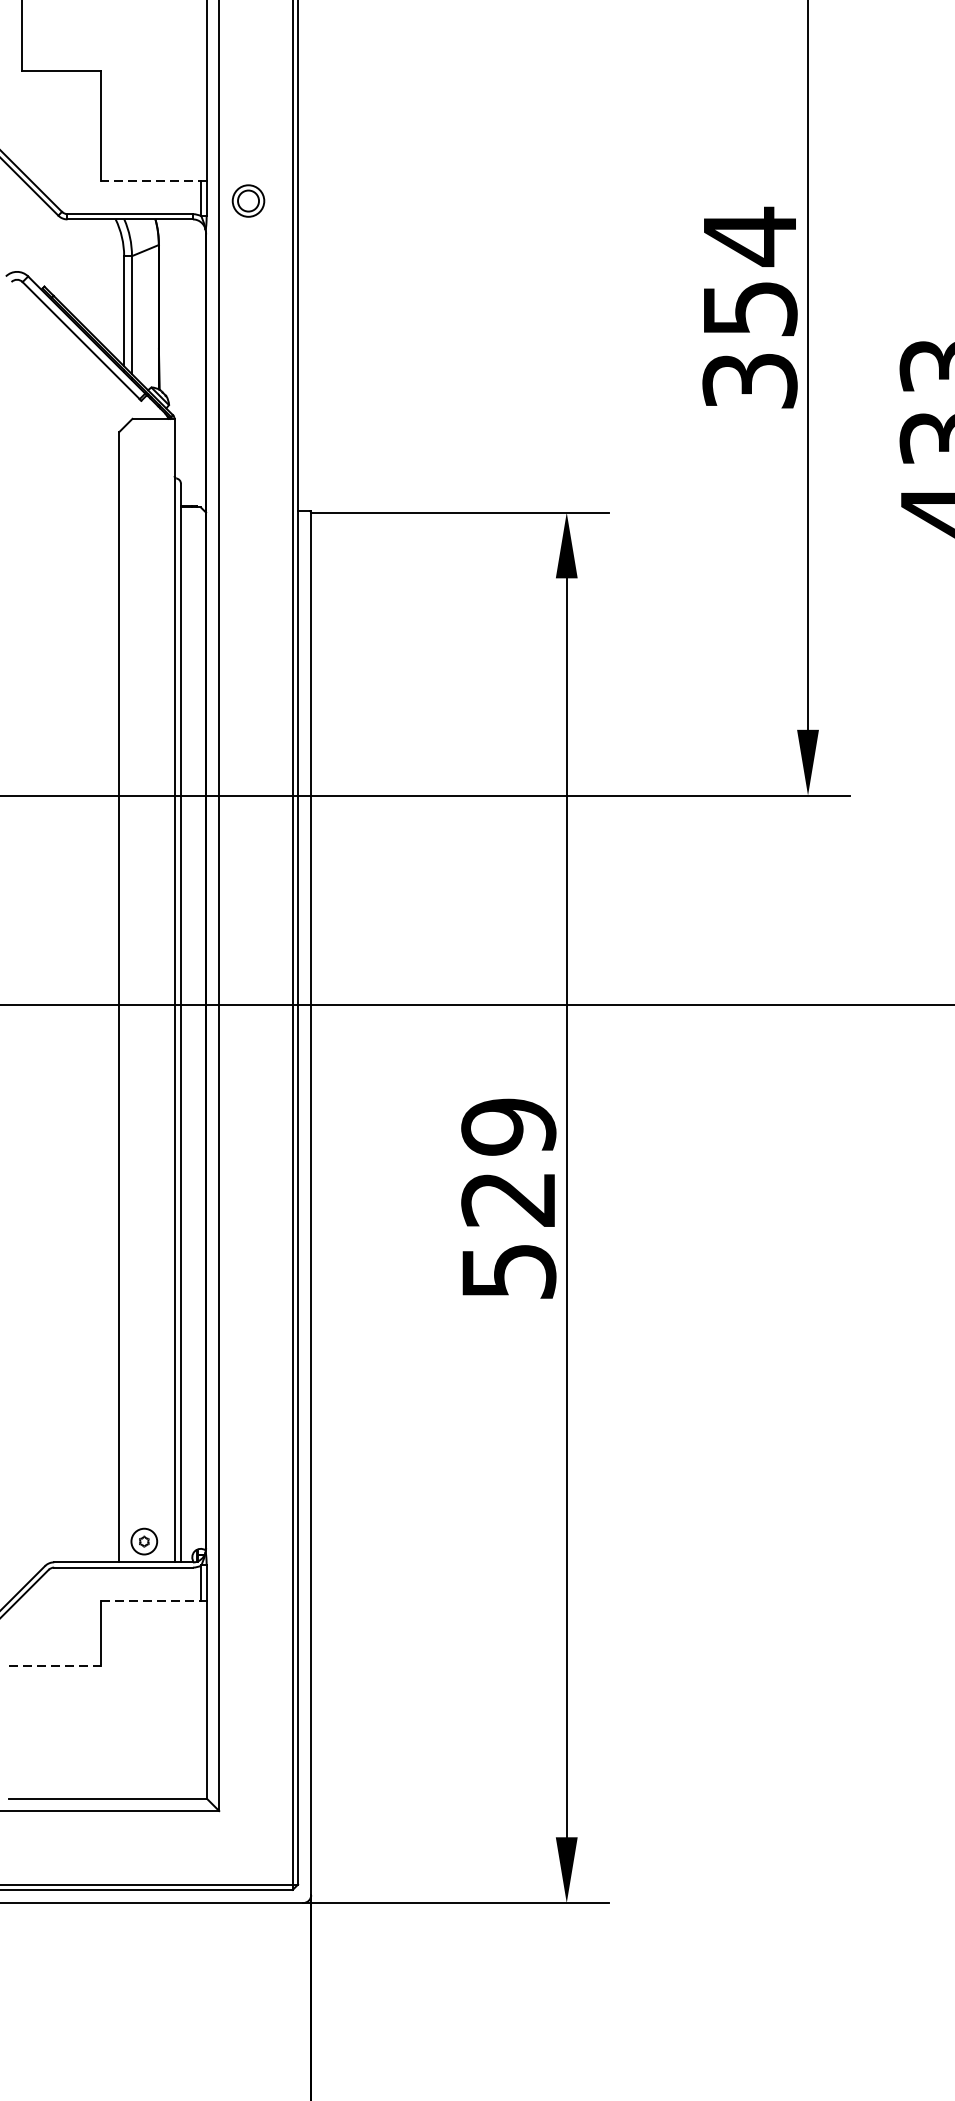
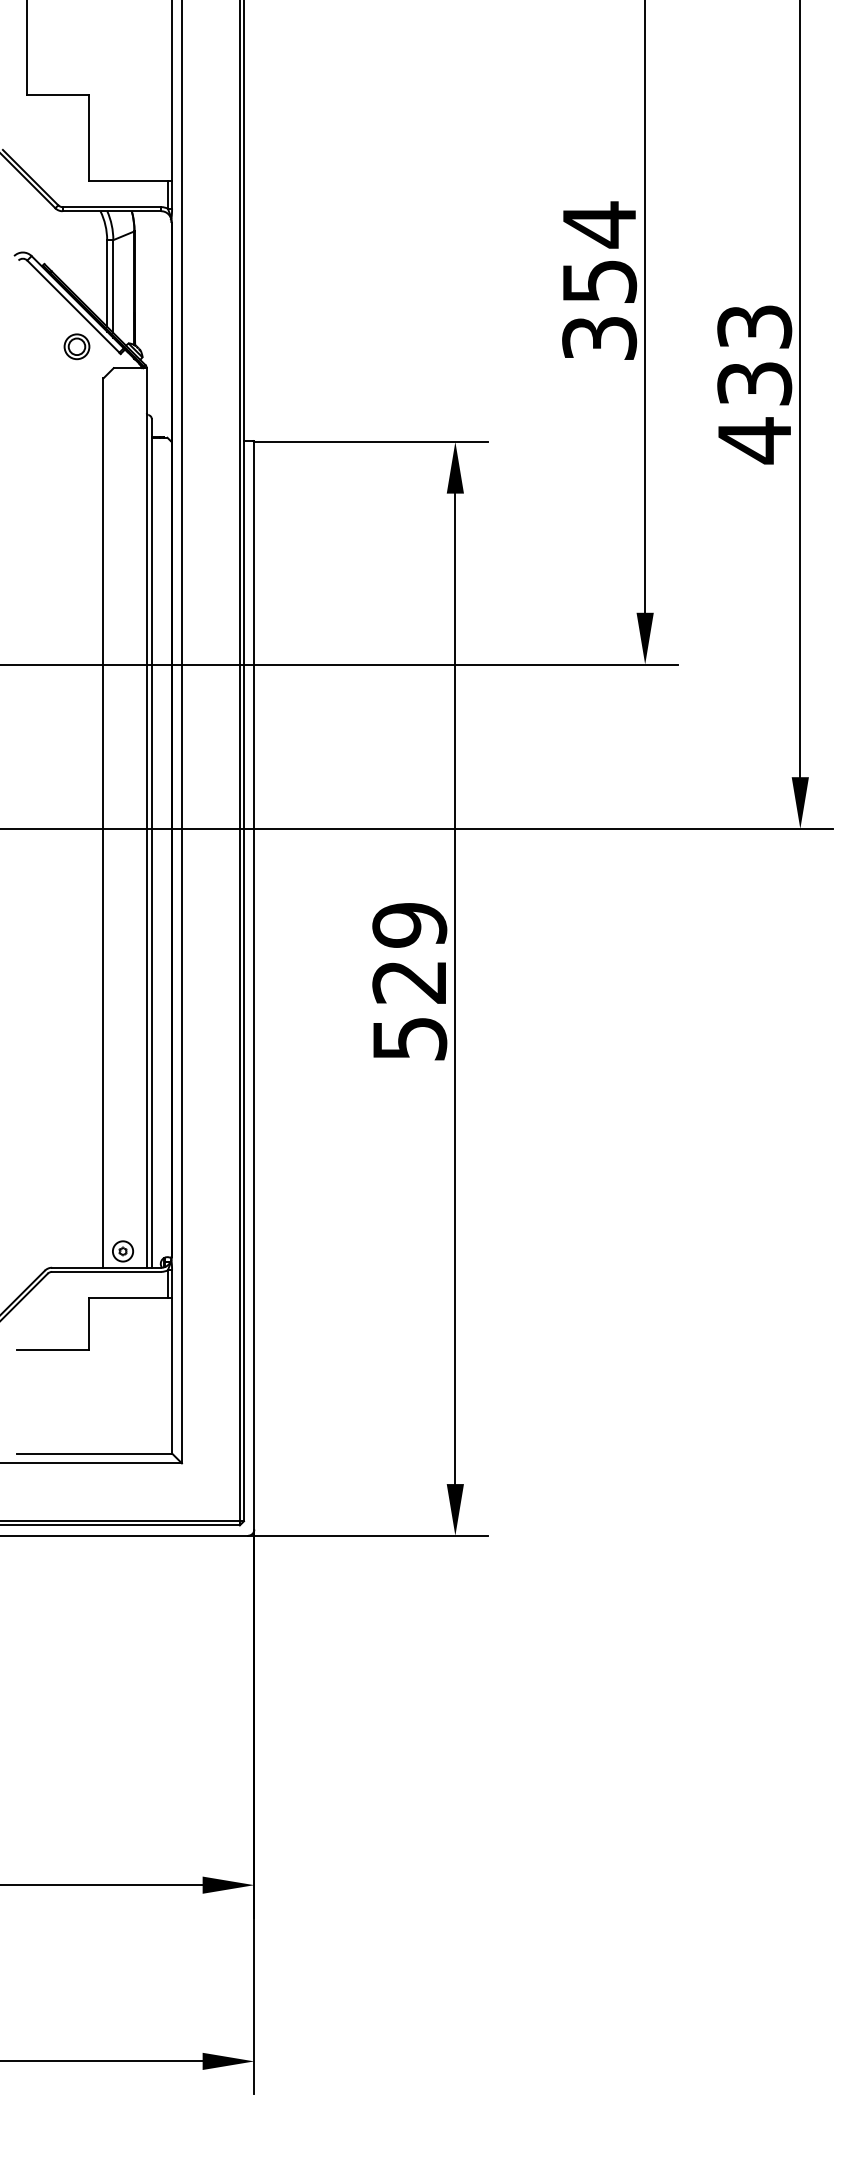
line: (153, 181) -> (130, 181), dashed -> solid
part: (247, 200) -> (76, 346), moved
line: (153, 1600) -> (130, 1297), dashed -> solid
line: (55, 1666) -> (53, 1349), dashed -> solid

